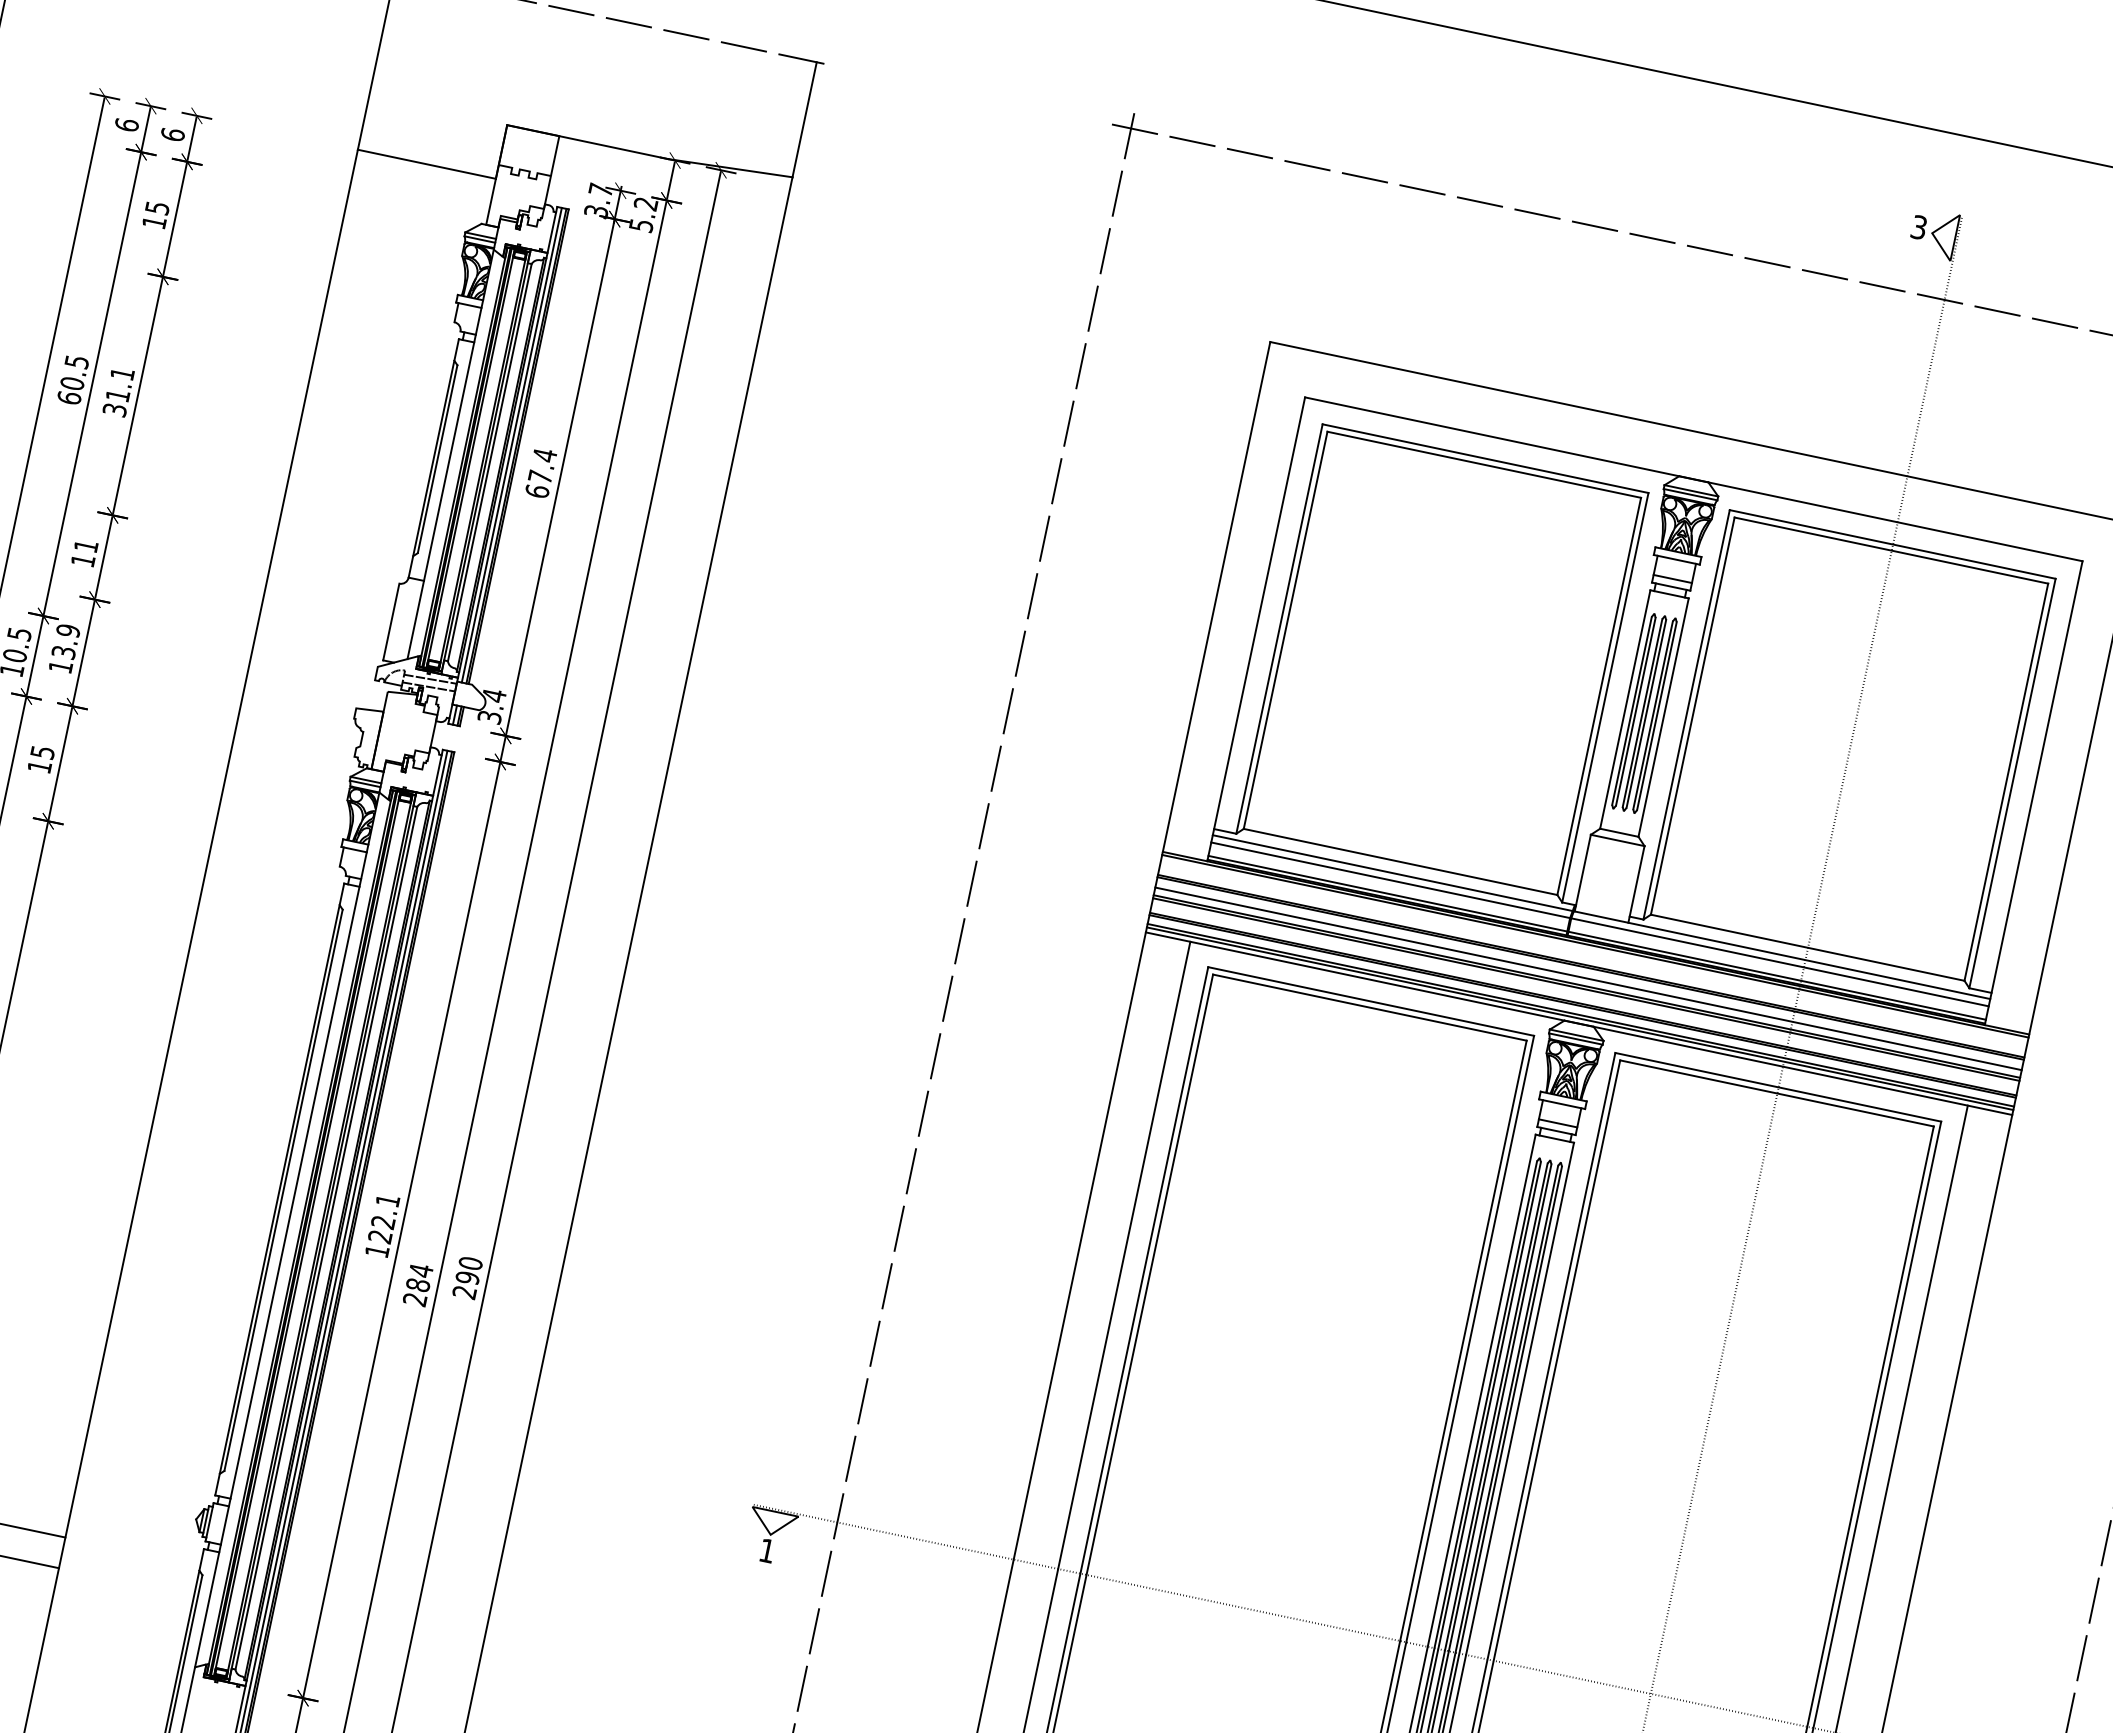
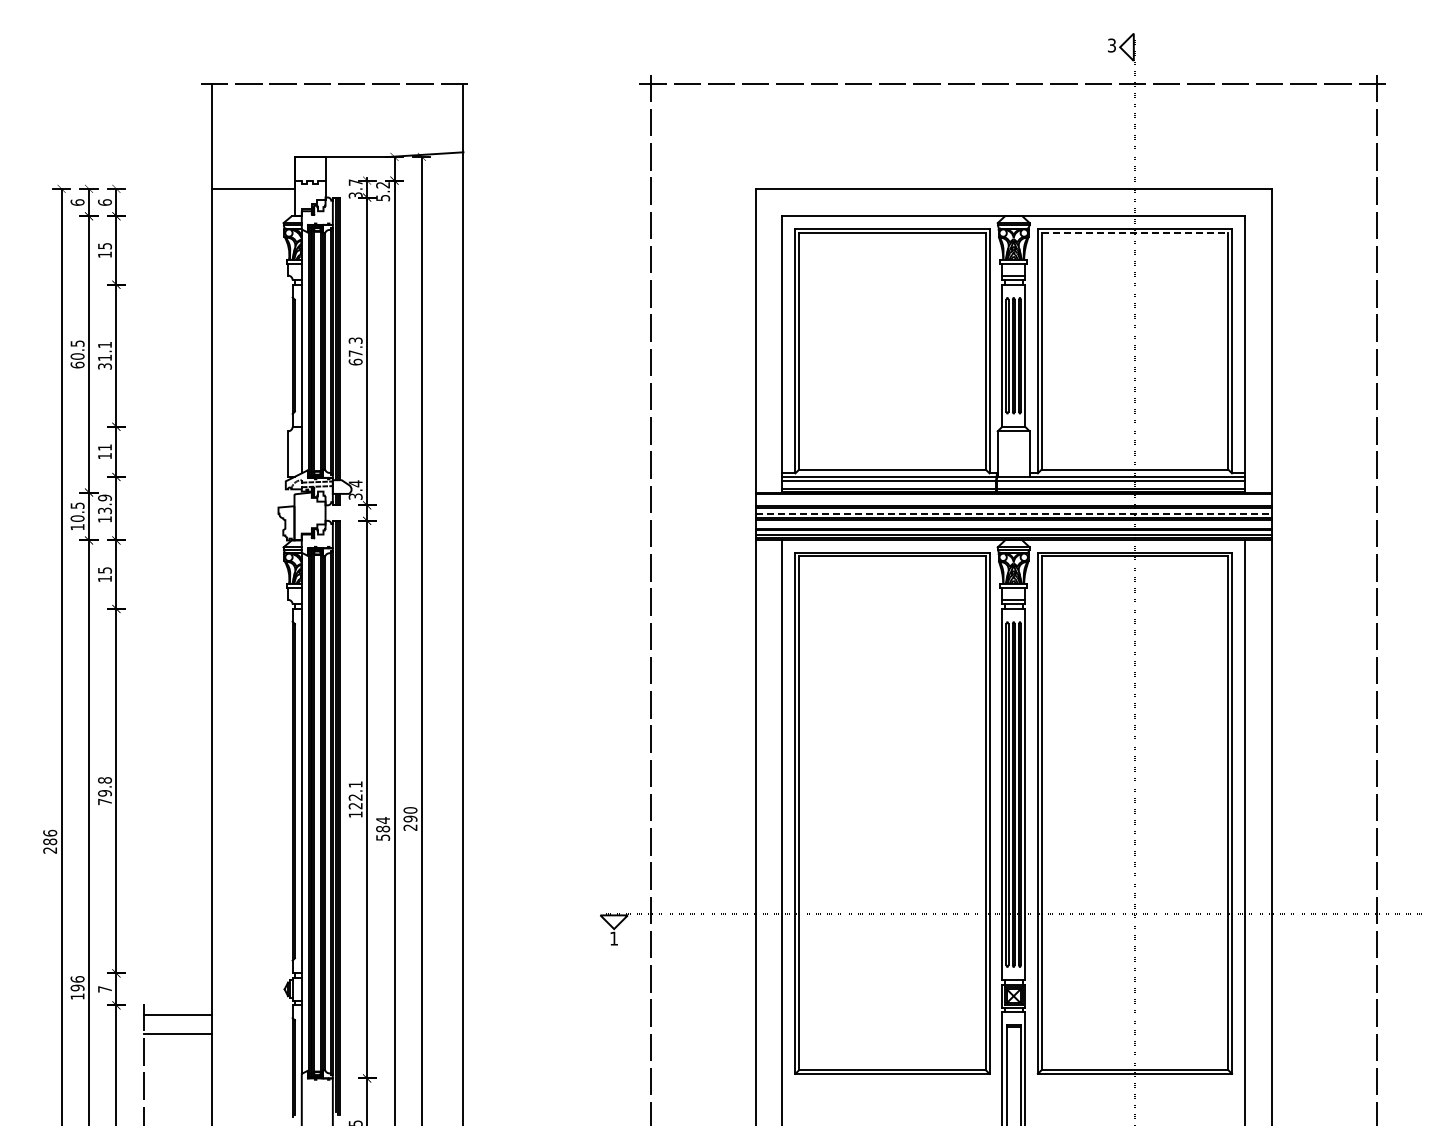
text: (544, 455) -> (355, 340), 67.4 -> 67.3
line: (1892, 551) -> (1135, 233), solid -> dashed
line: (1589, 978) -> (1014, 513), solid -> dashed
text: (415, 1299) -> (383, 837), 284 -> 584

